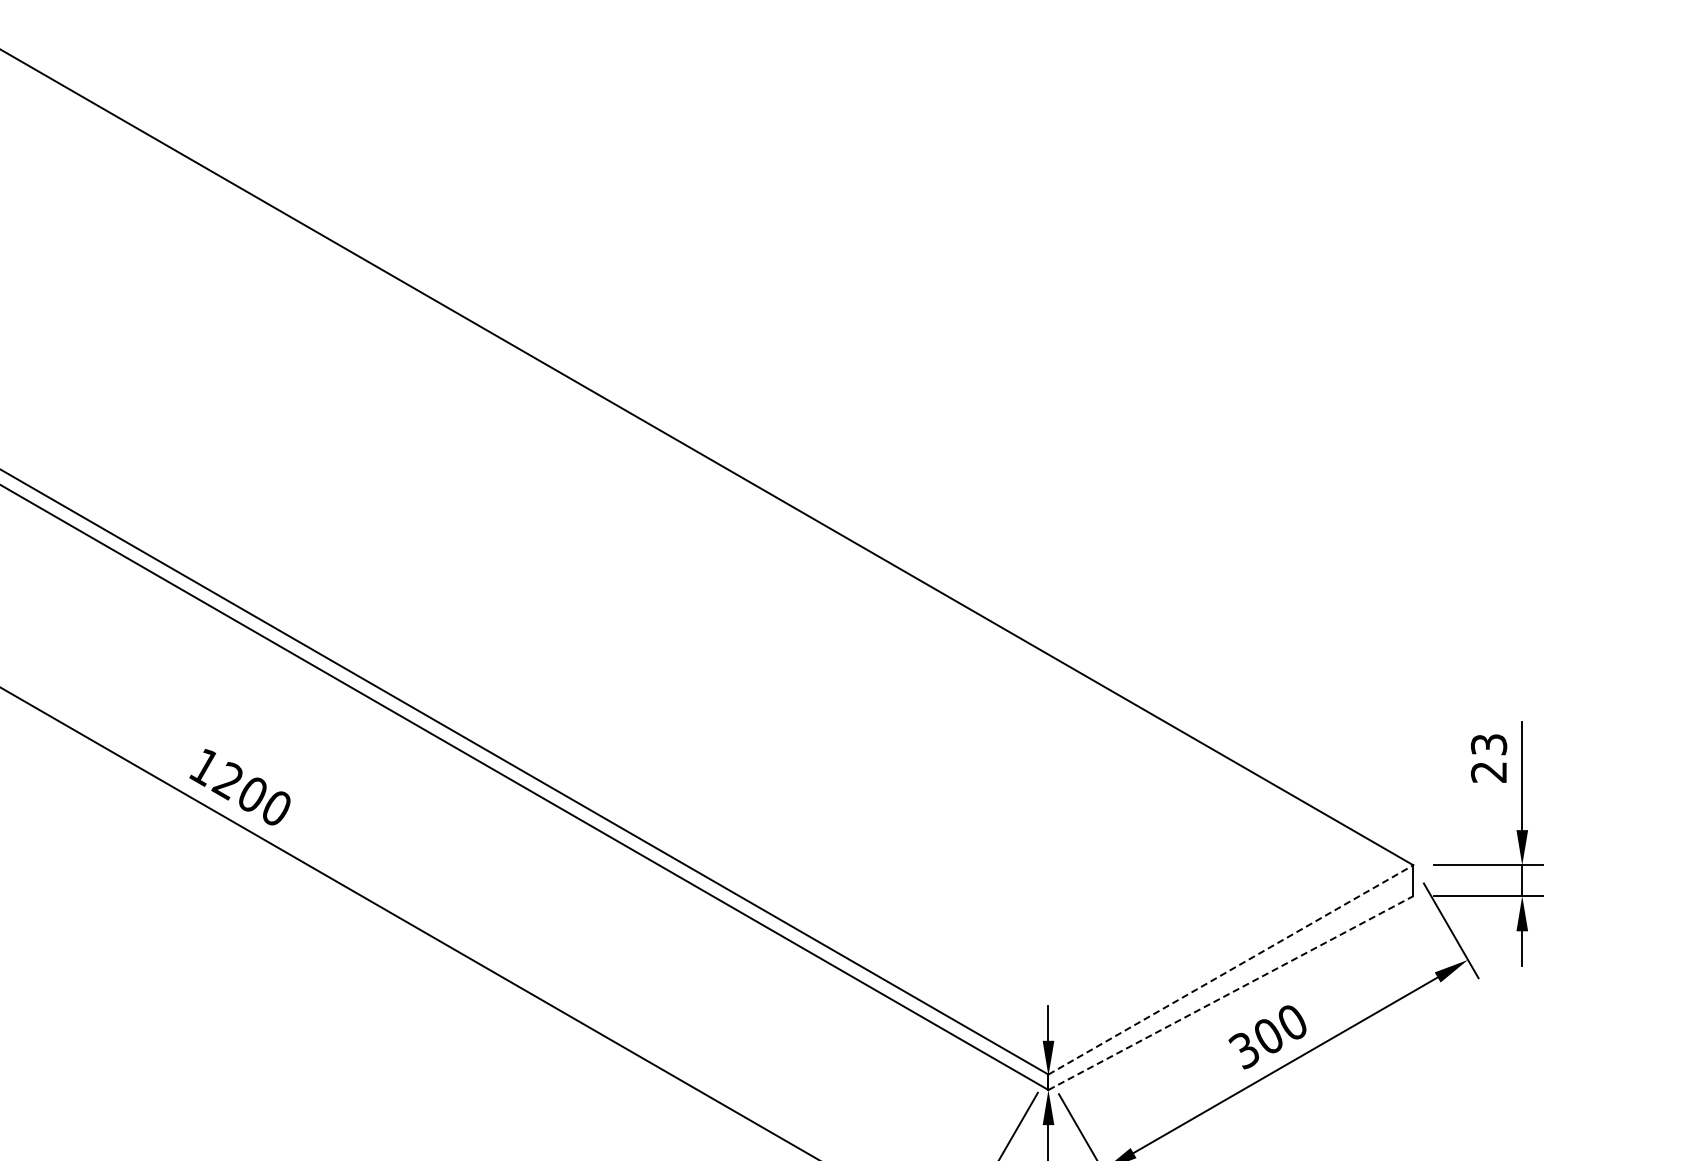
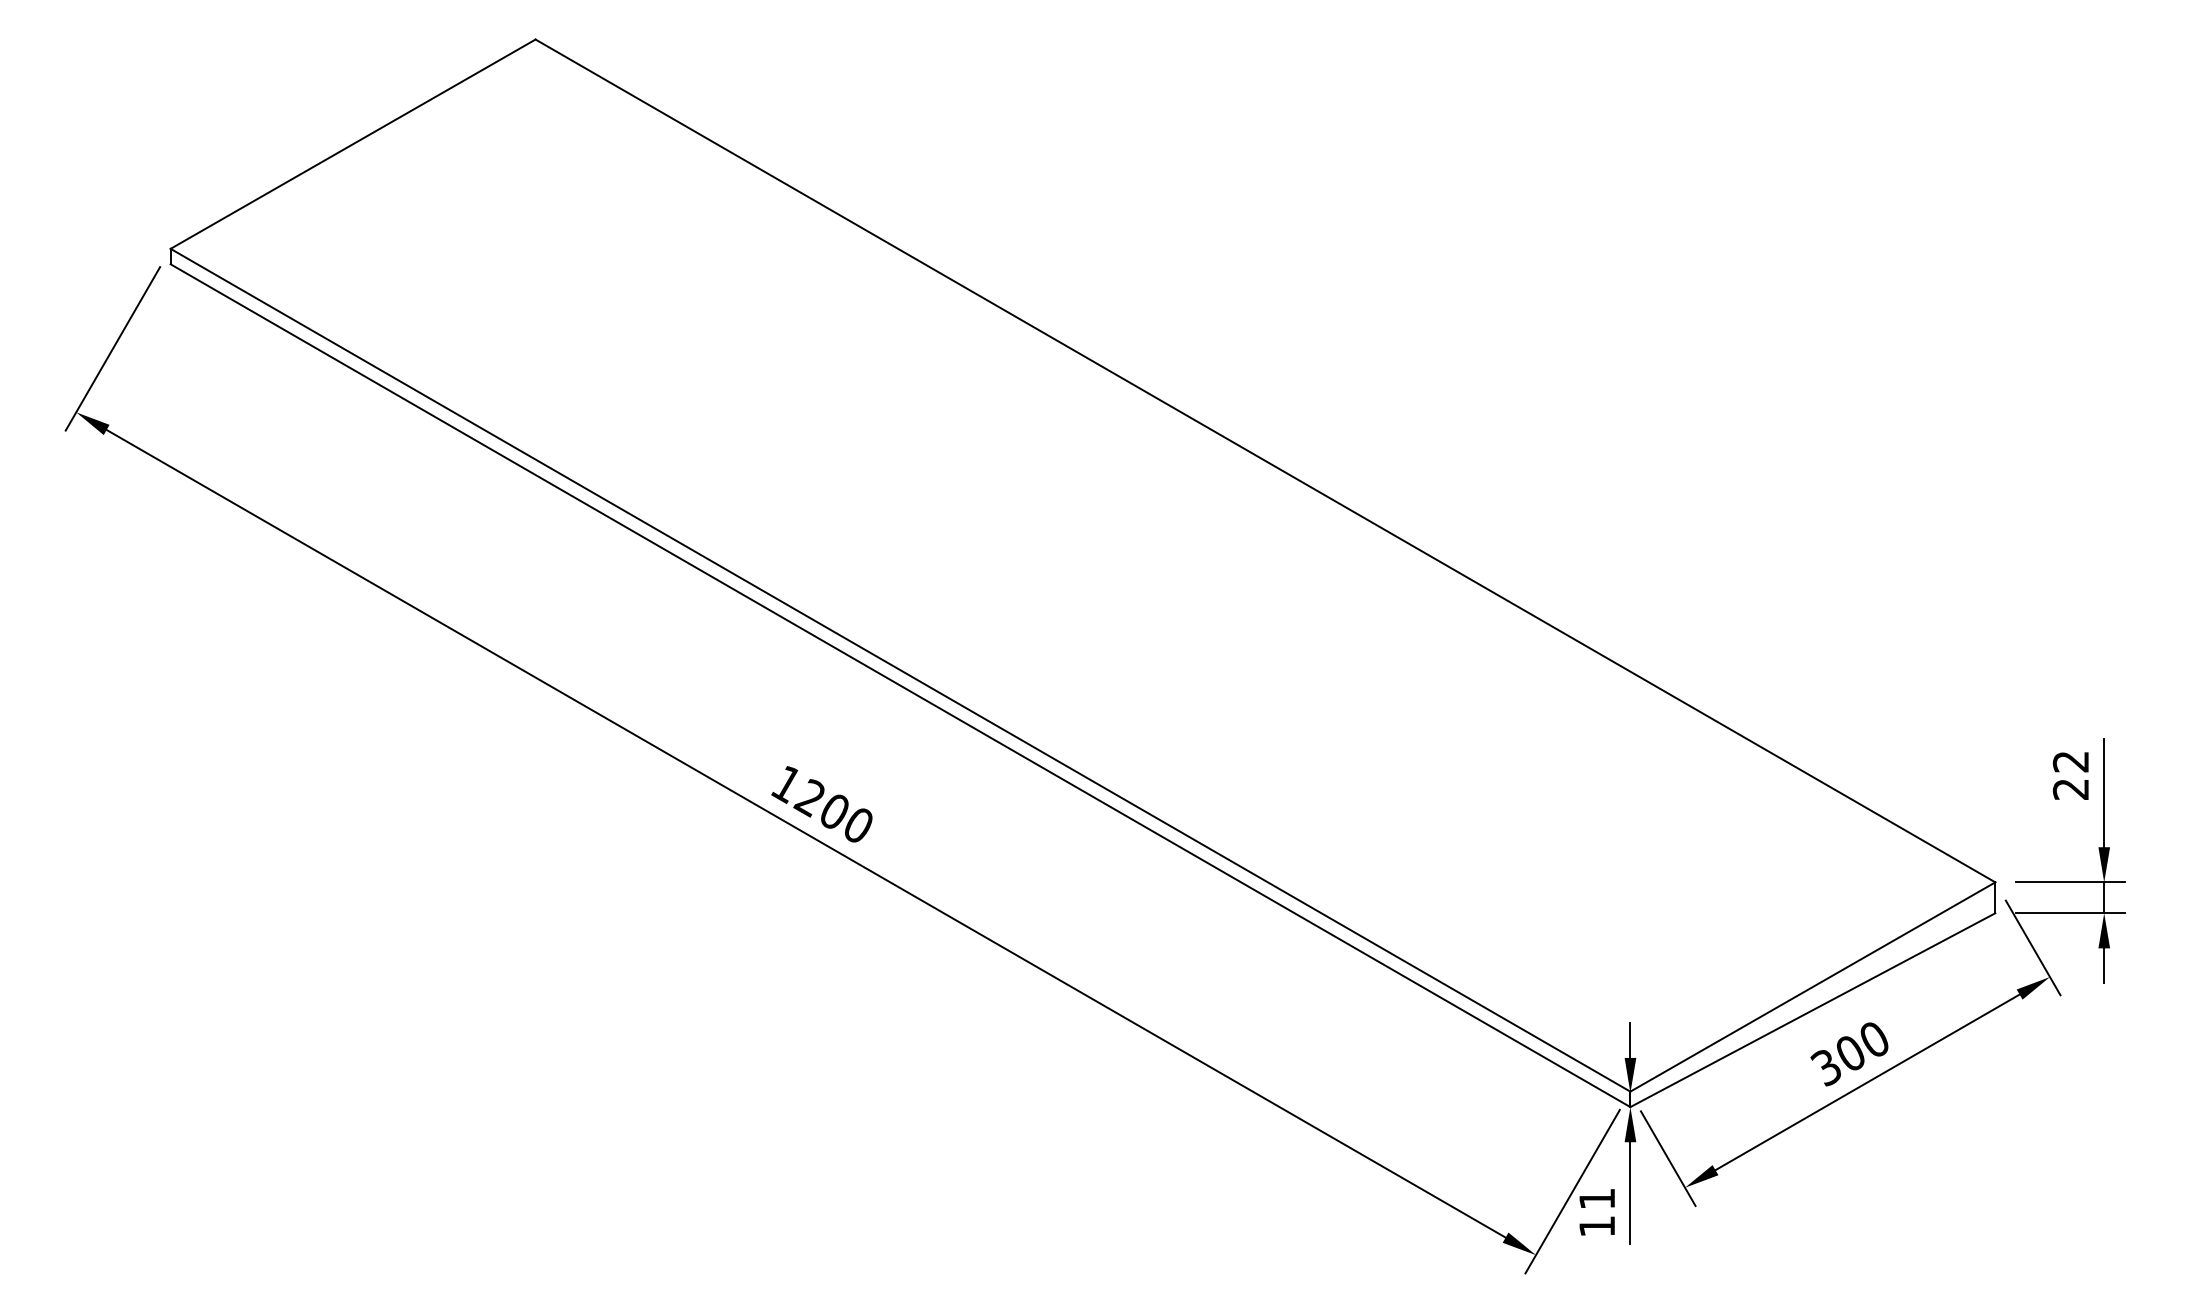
text: (1489, 744) -> (2071, 761), 23 -> 22
line: (1231, 969) -> (1813, 986), dashed -> solid
line: (1230, 993) -> (1812, 1010), dashed -> solid

